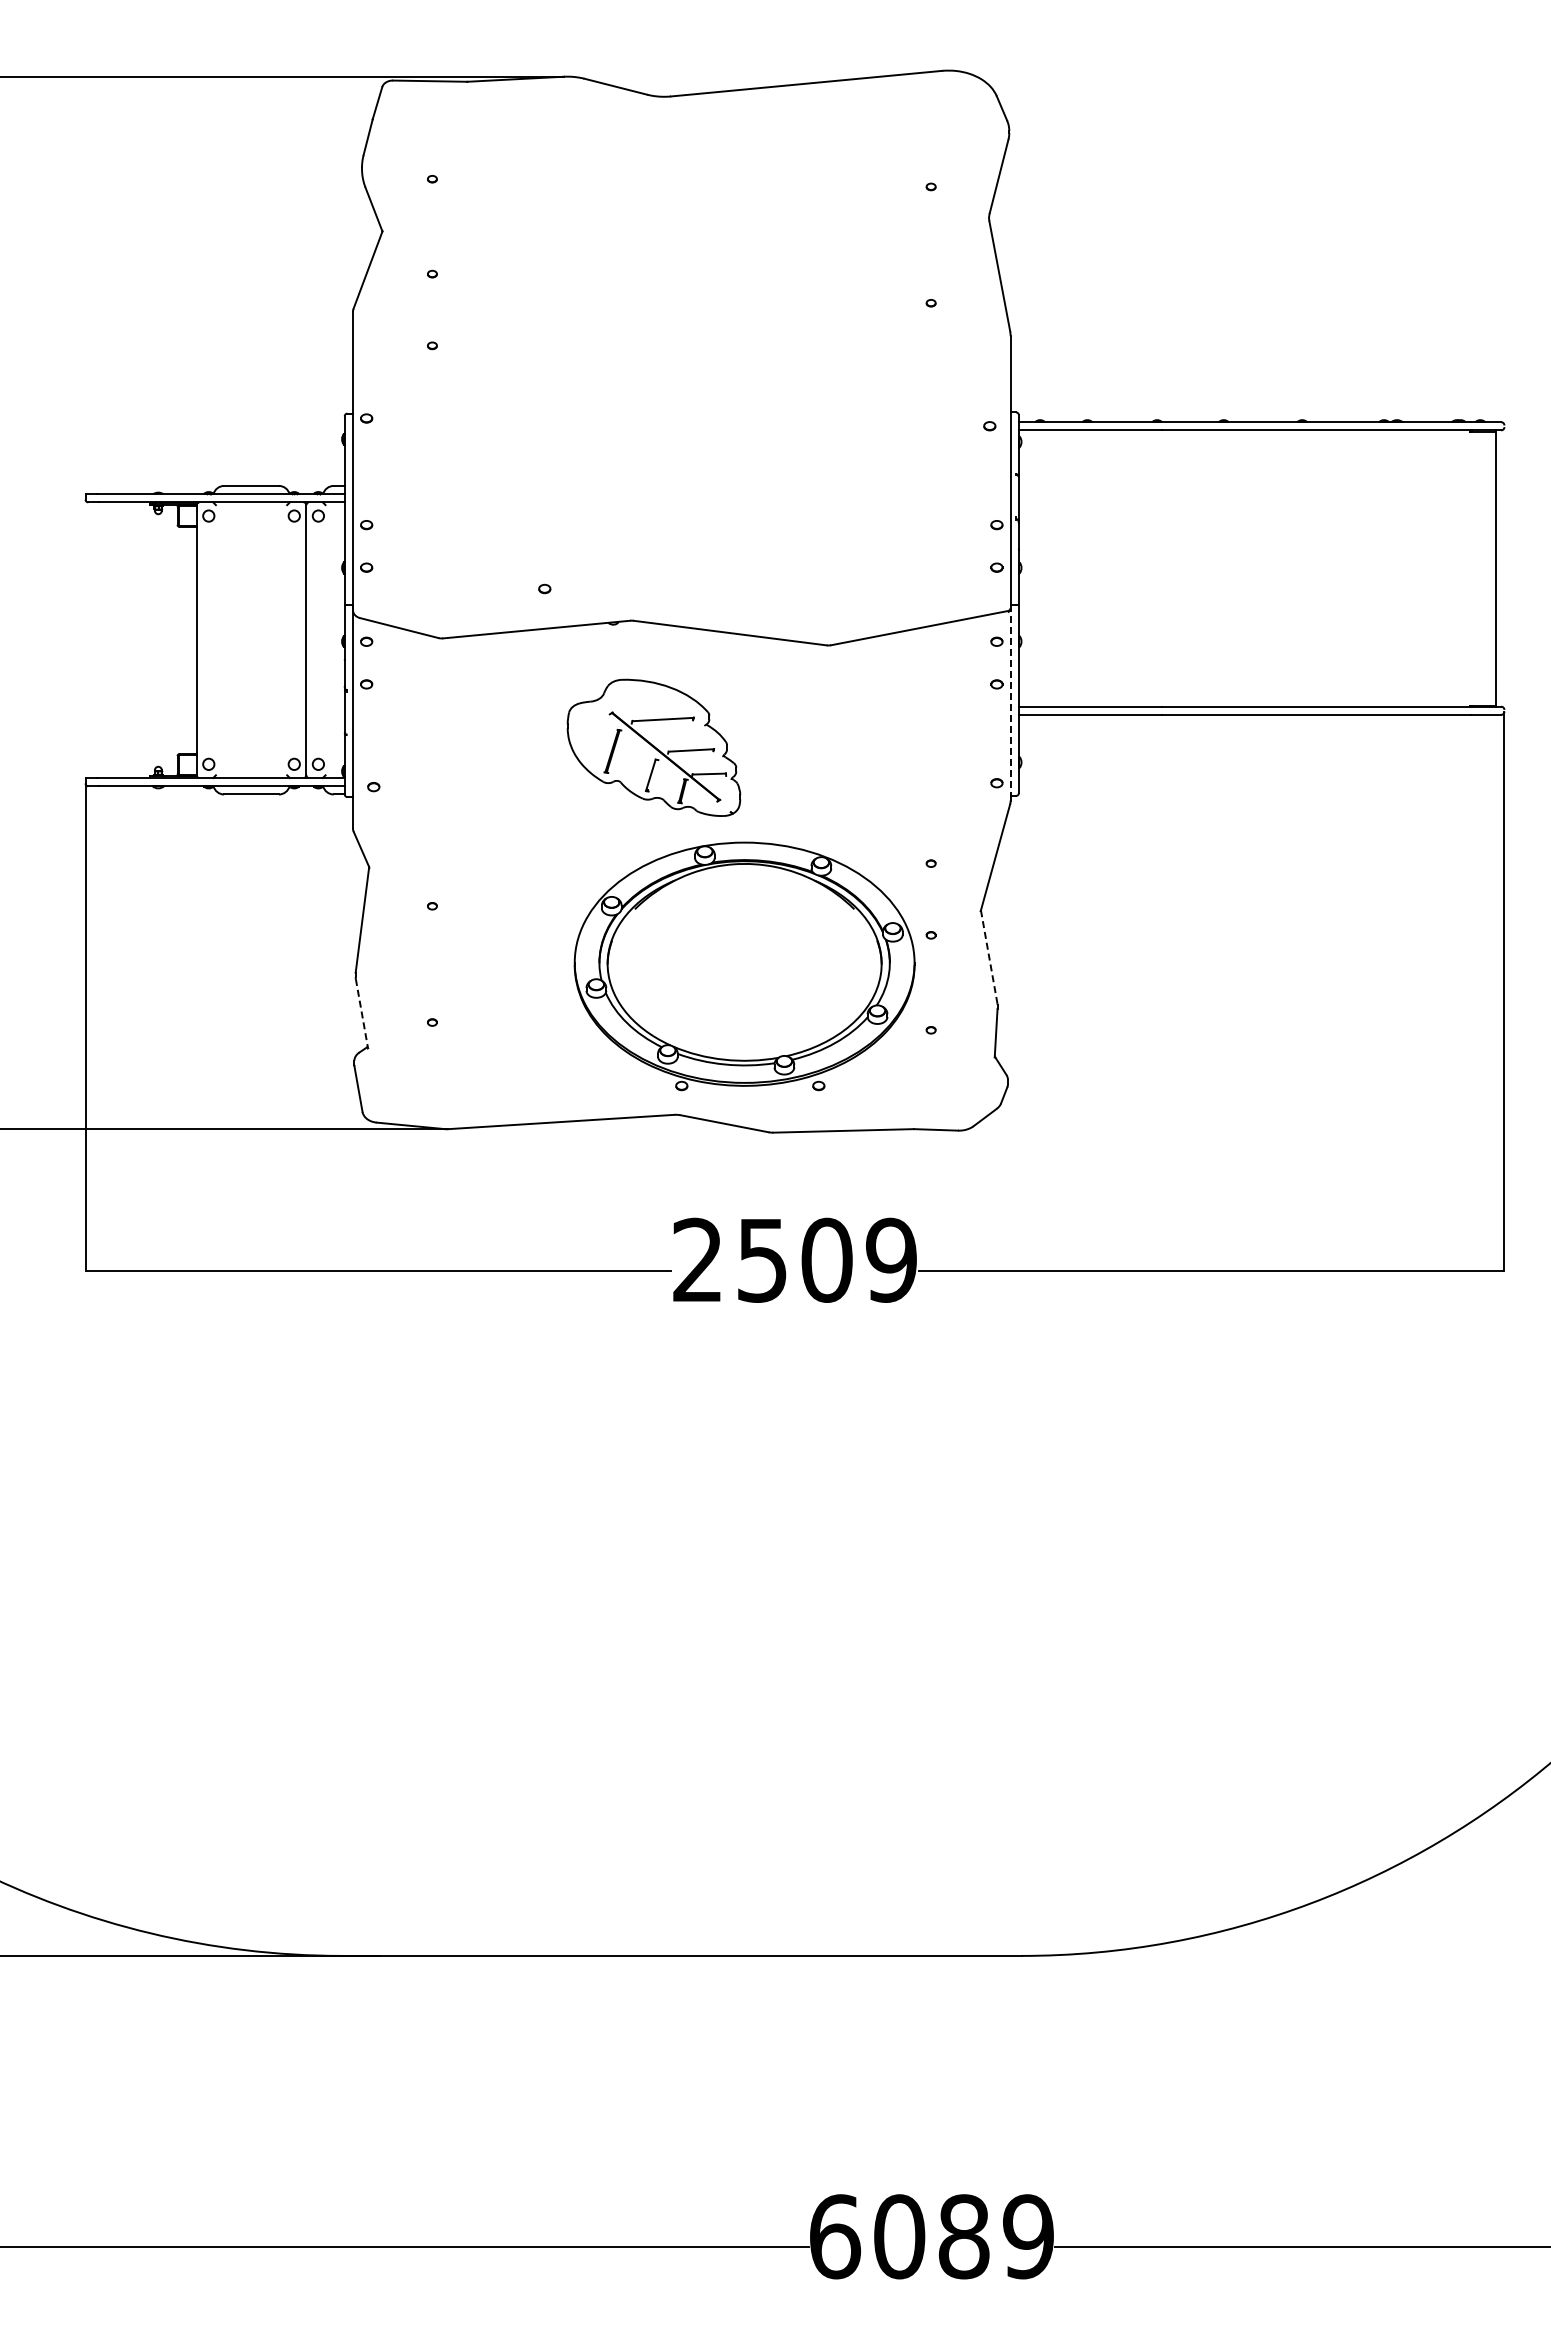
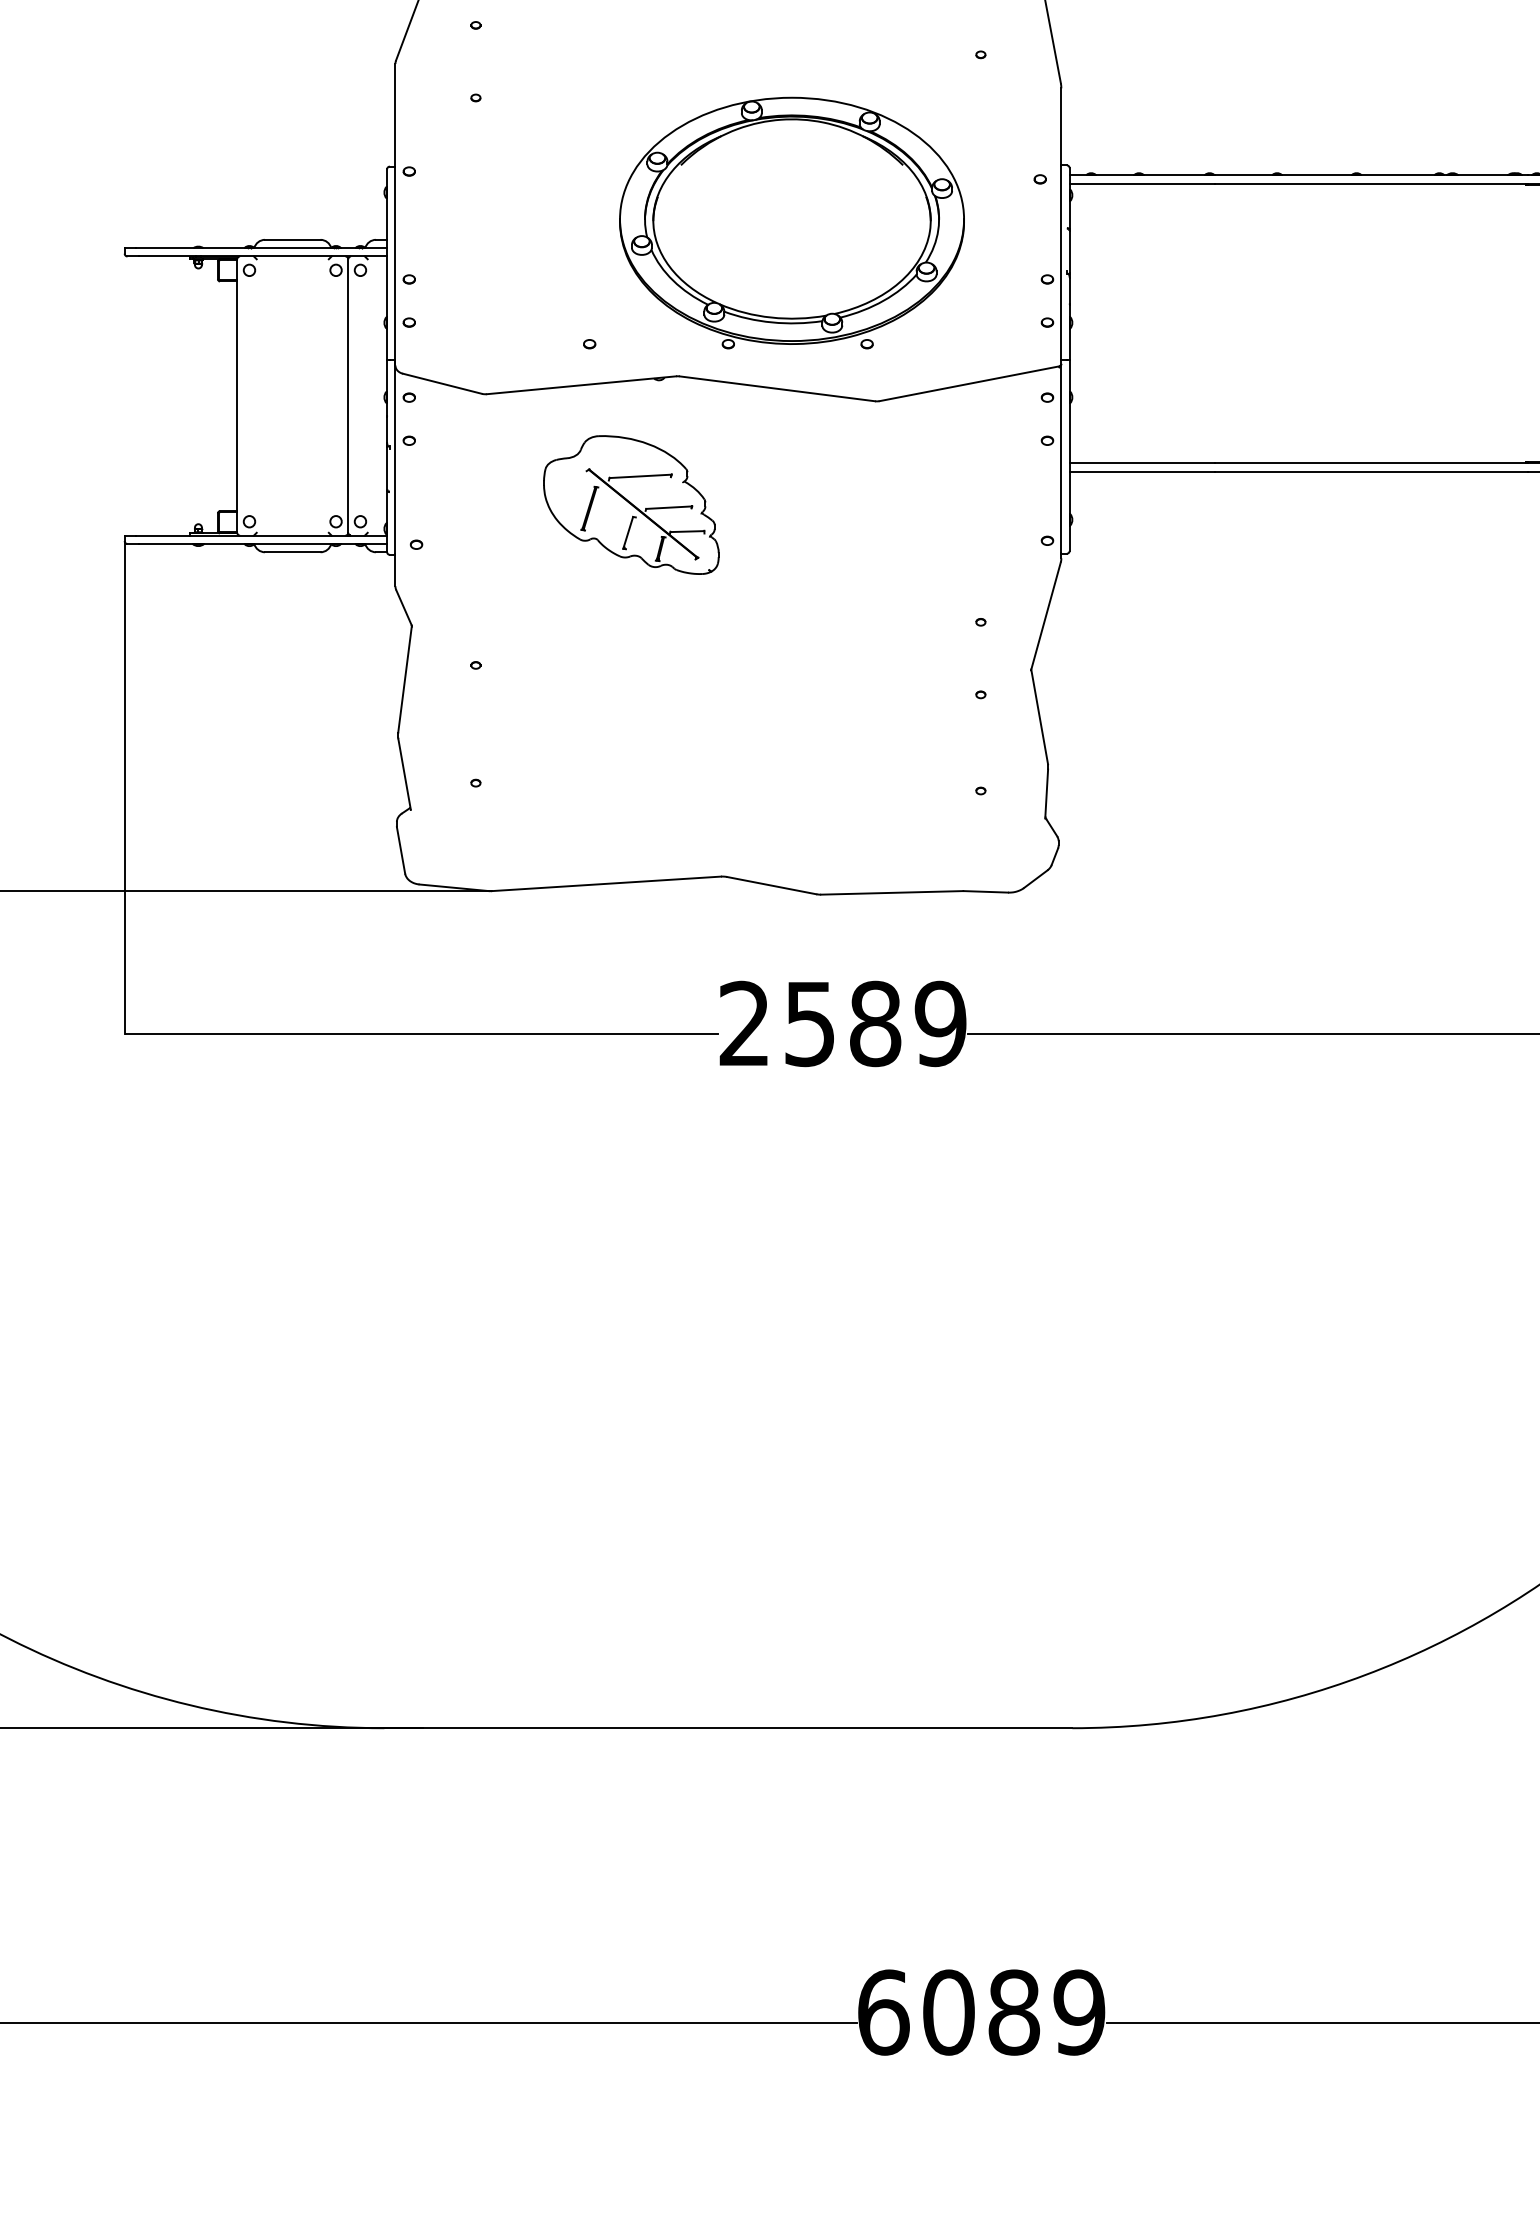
line: (1010, 700) -> (1061, 457), dashed -> solid
part: (653, 747) -> (630, 504), moved
line: (989, 957) -> (1039, 717), dashed -> solid
part: (744, 966) -> (791, 223), moved
line: (362, 1014) -> (405, 775), dashed -> solid
text: (826, 1260) -> (874, 1024), 2509 -> 2589

